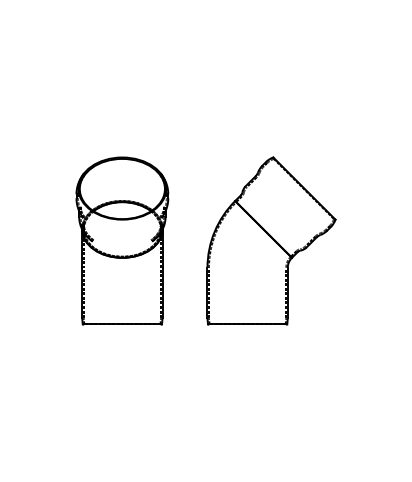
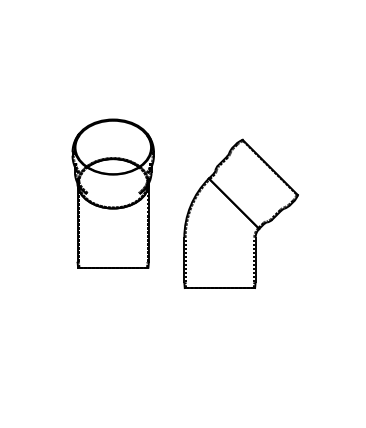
part: (122, 240) -> (113, 193), moved

